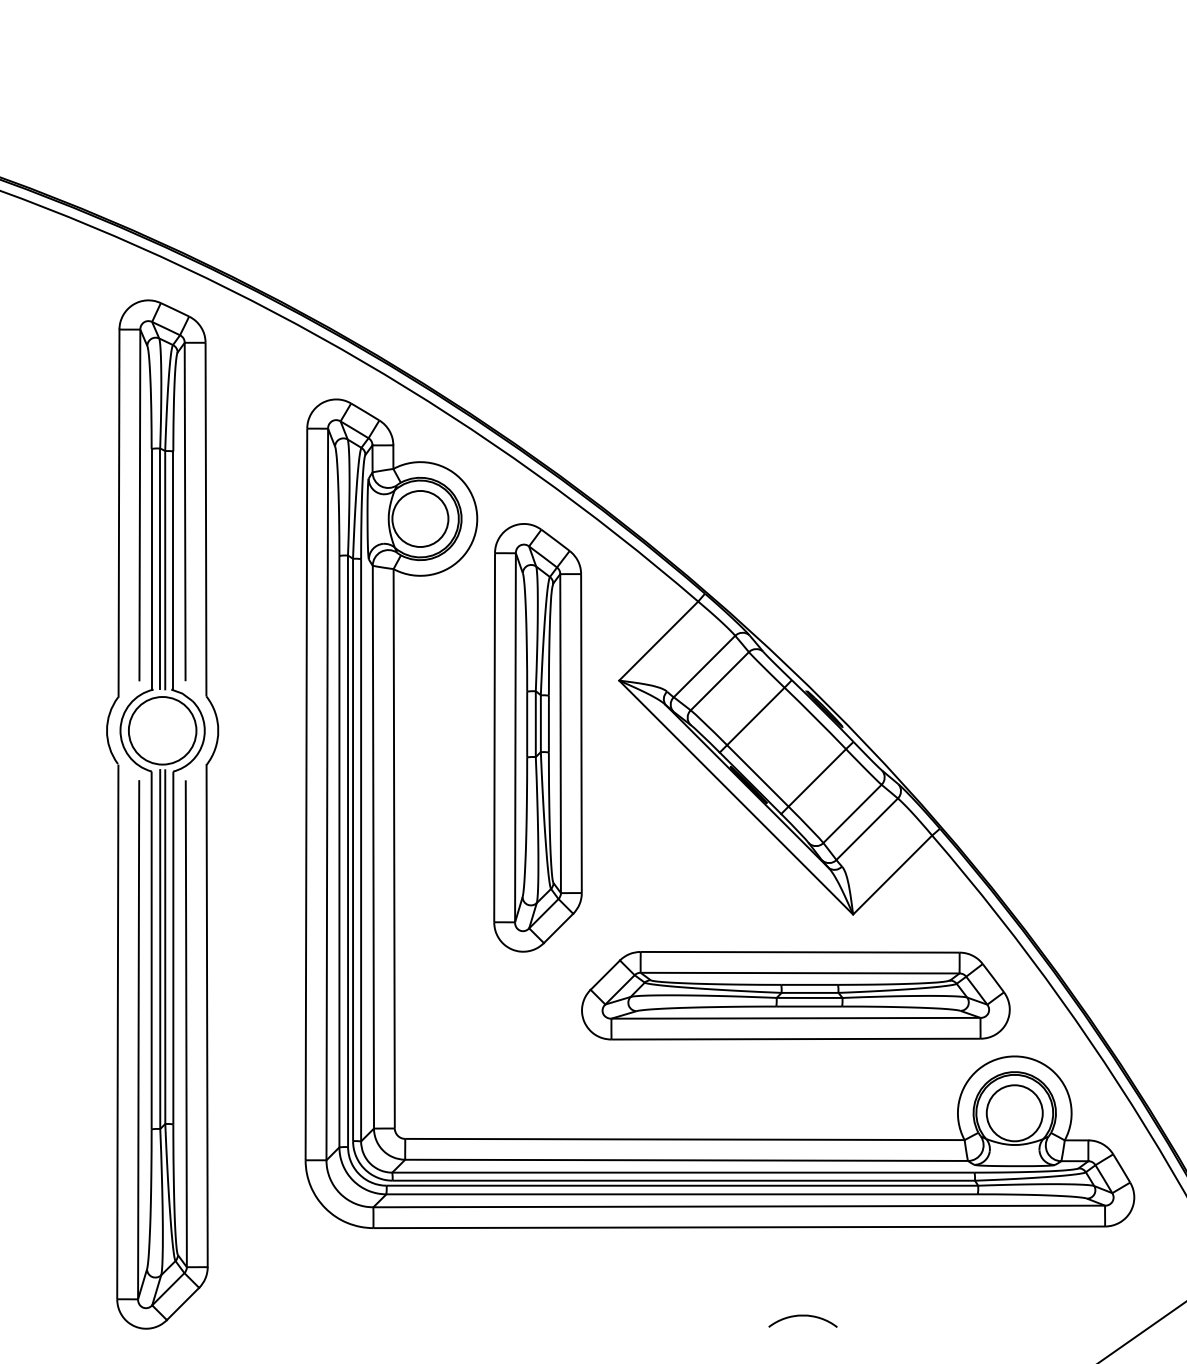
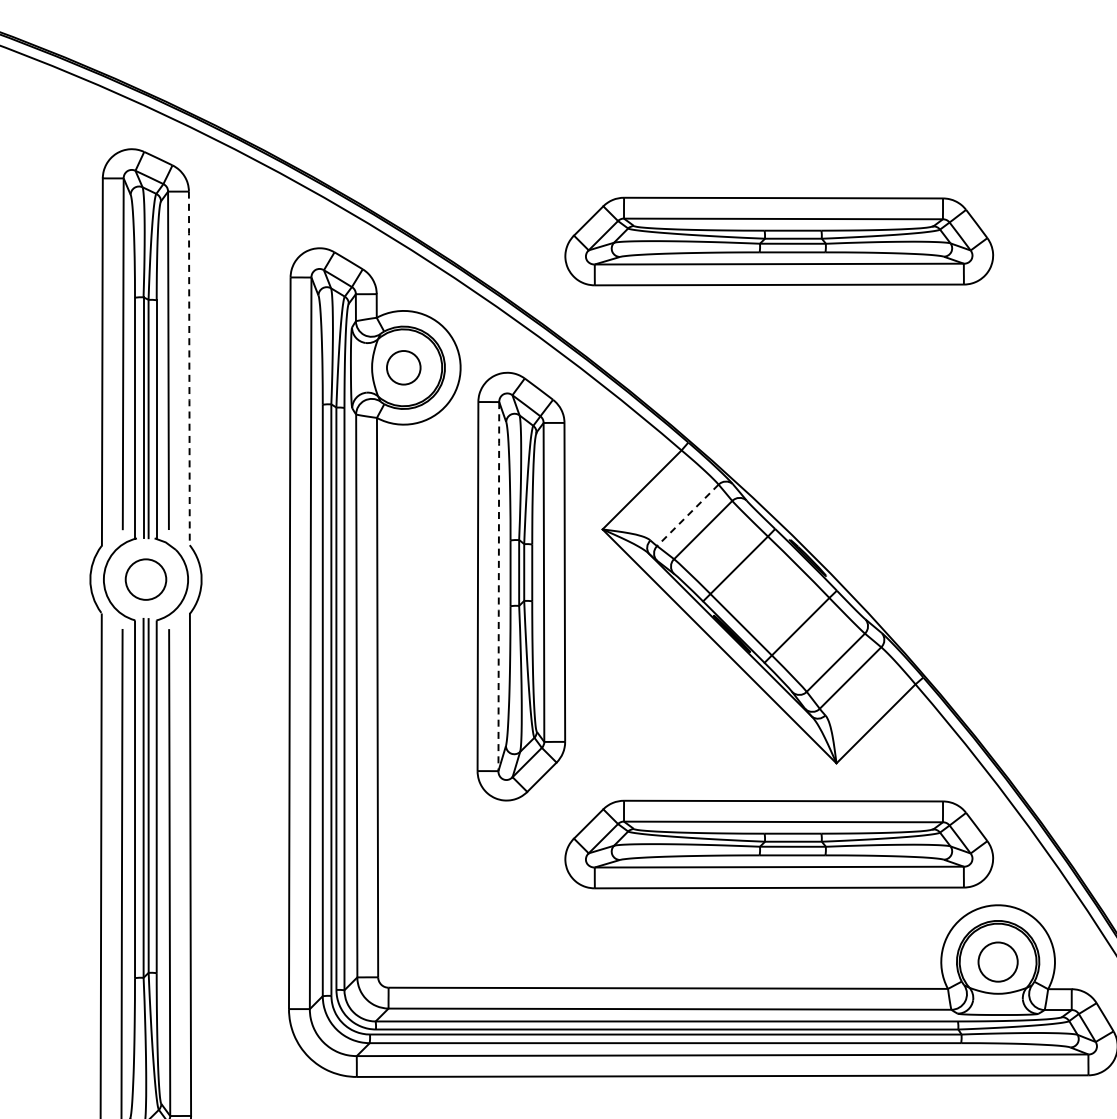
part: (795, 392) -> (778, 241), added
circle: (420, 518) -> (403, 367), size x0.6
line: (206, 519) -> (189, 368), solid -> dashed
line: (704, 666) -> (687, 515), solid -> dashed
circle: (162, 730) -> (145, 579), size x0.6
line: (515, 737) -> (498, 586), solid -> dashed
circle: (1014, 1113) -> (997, 962), size x0.7

